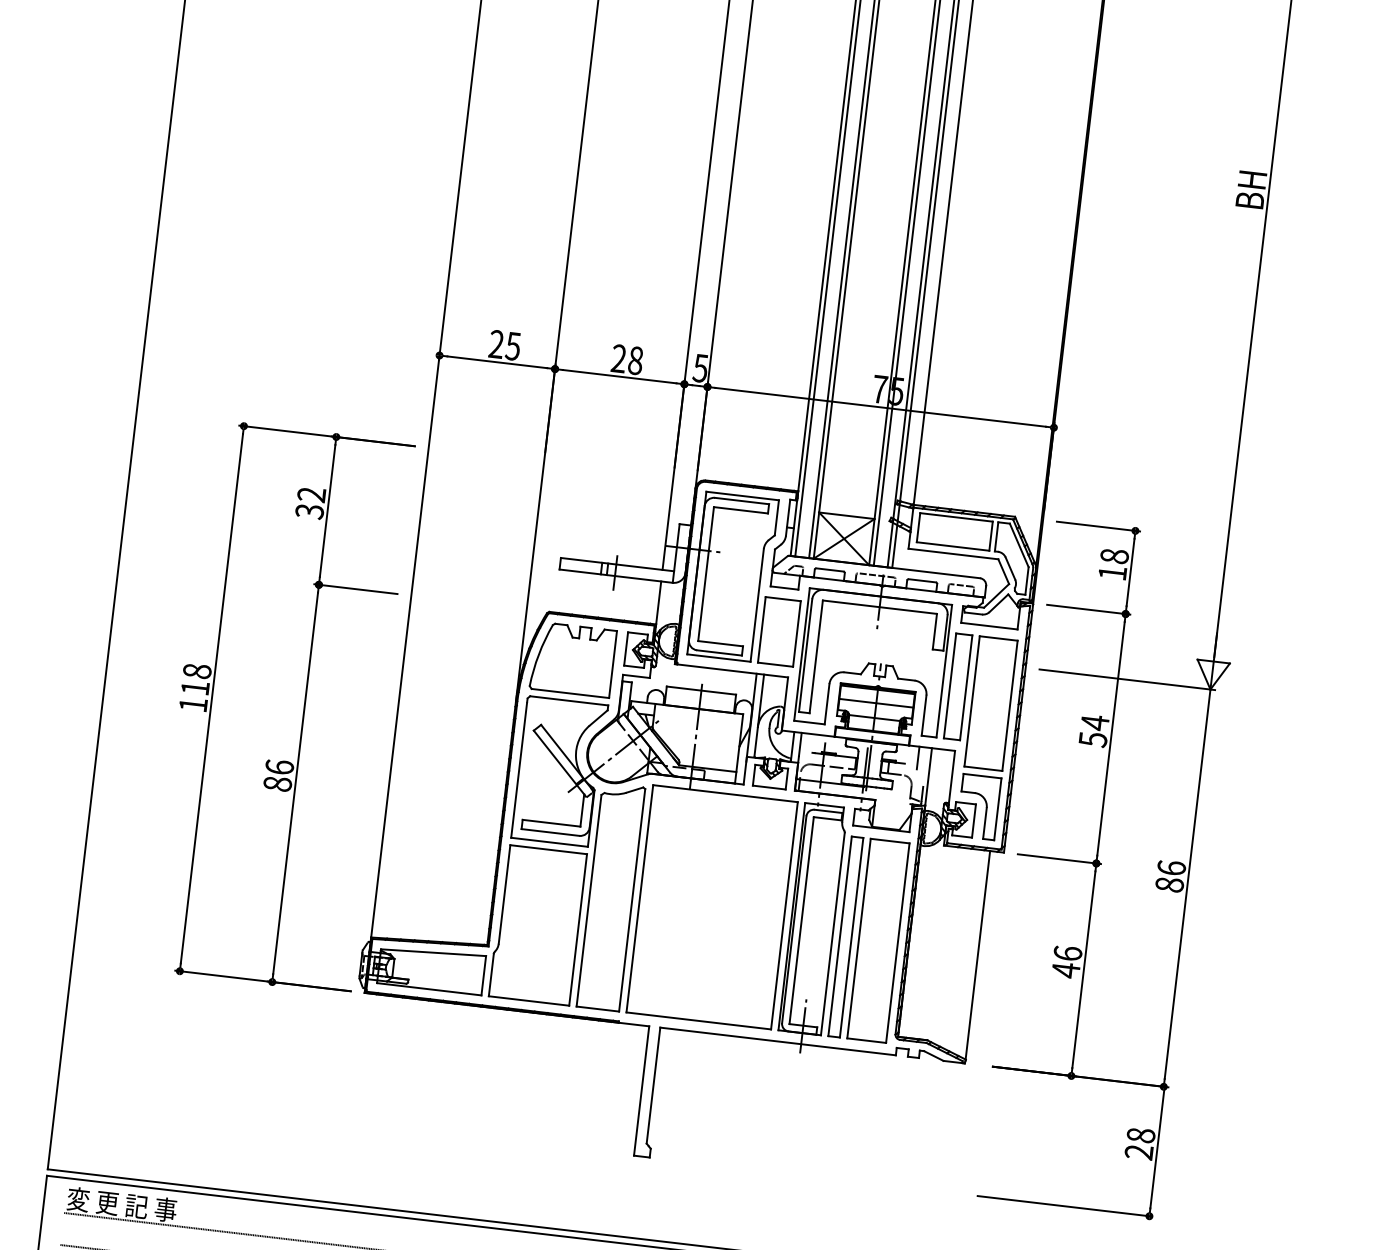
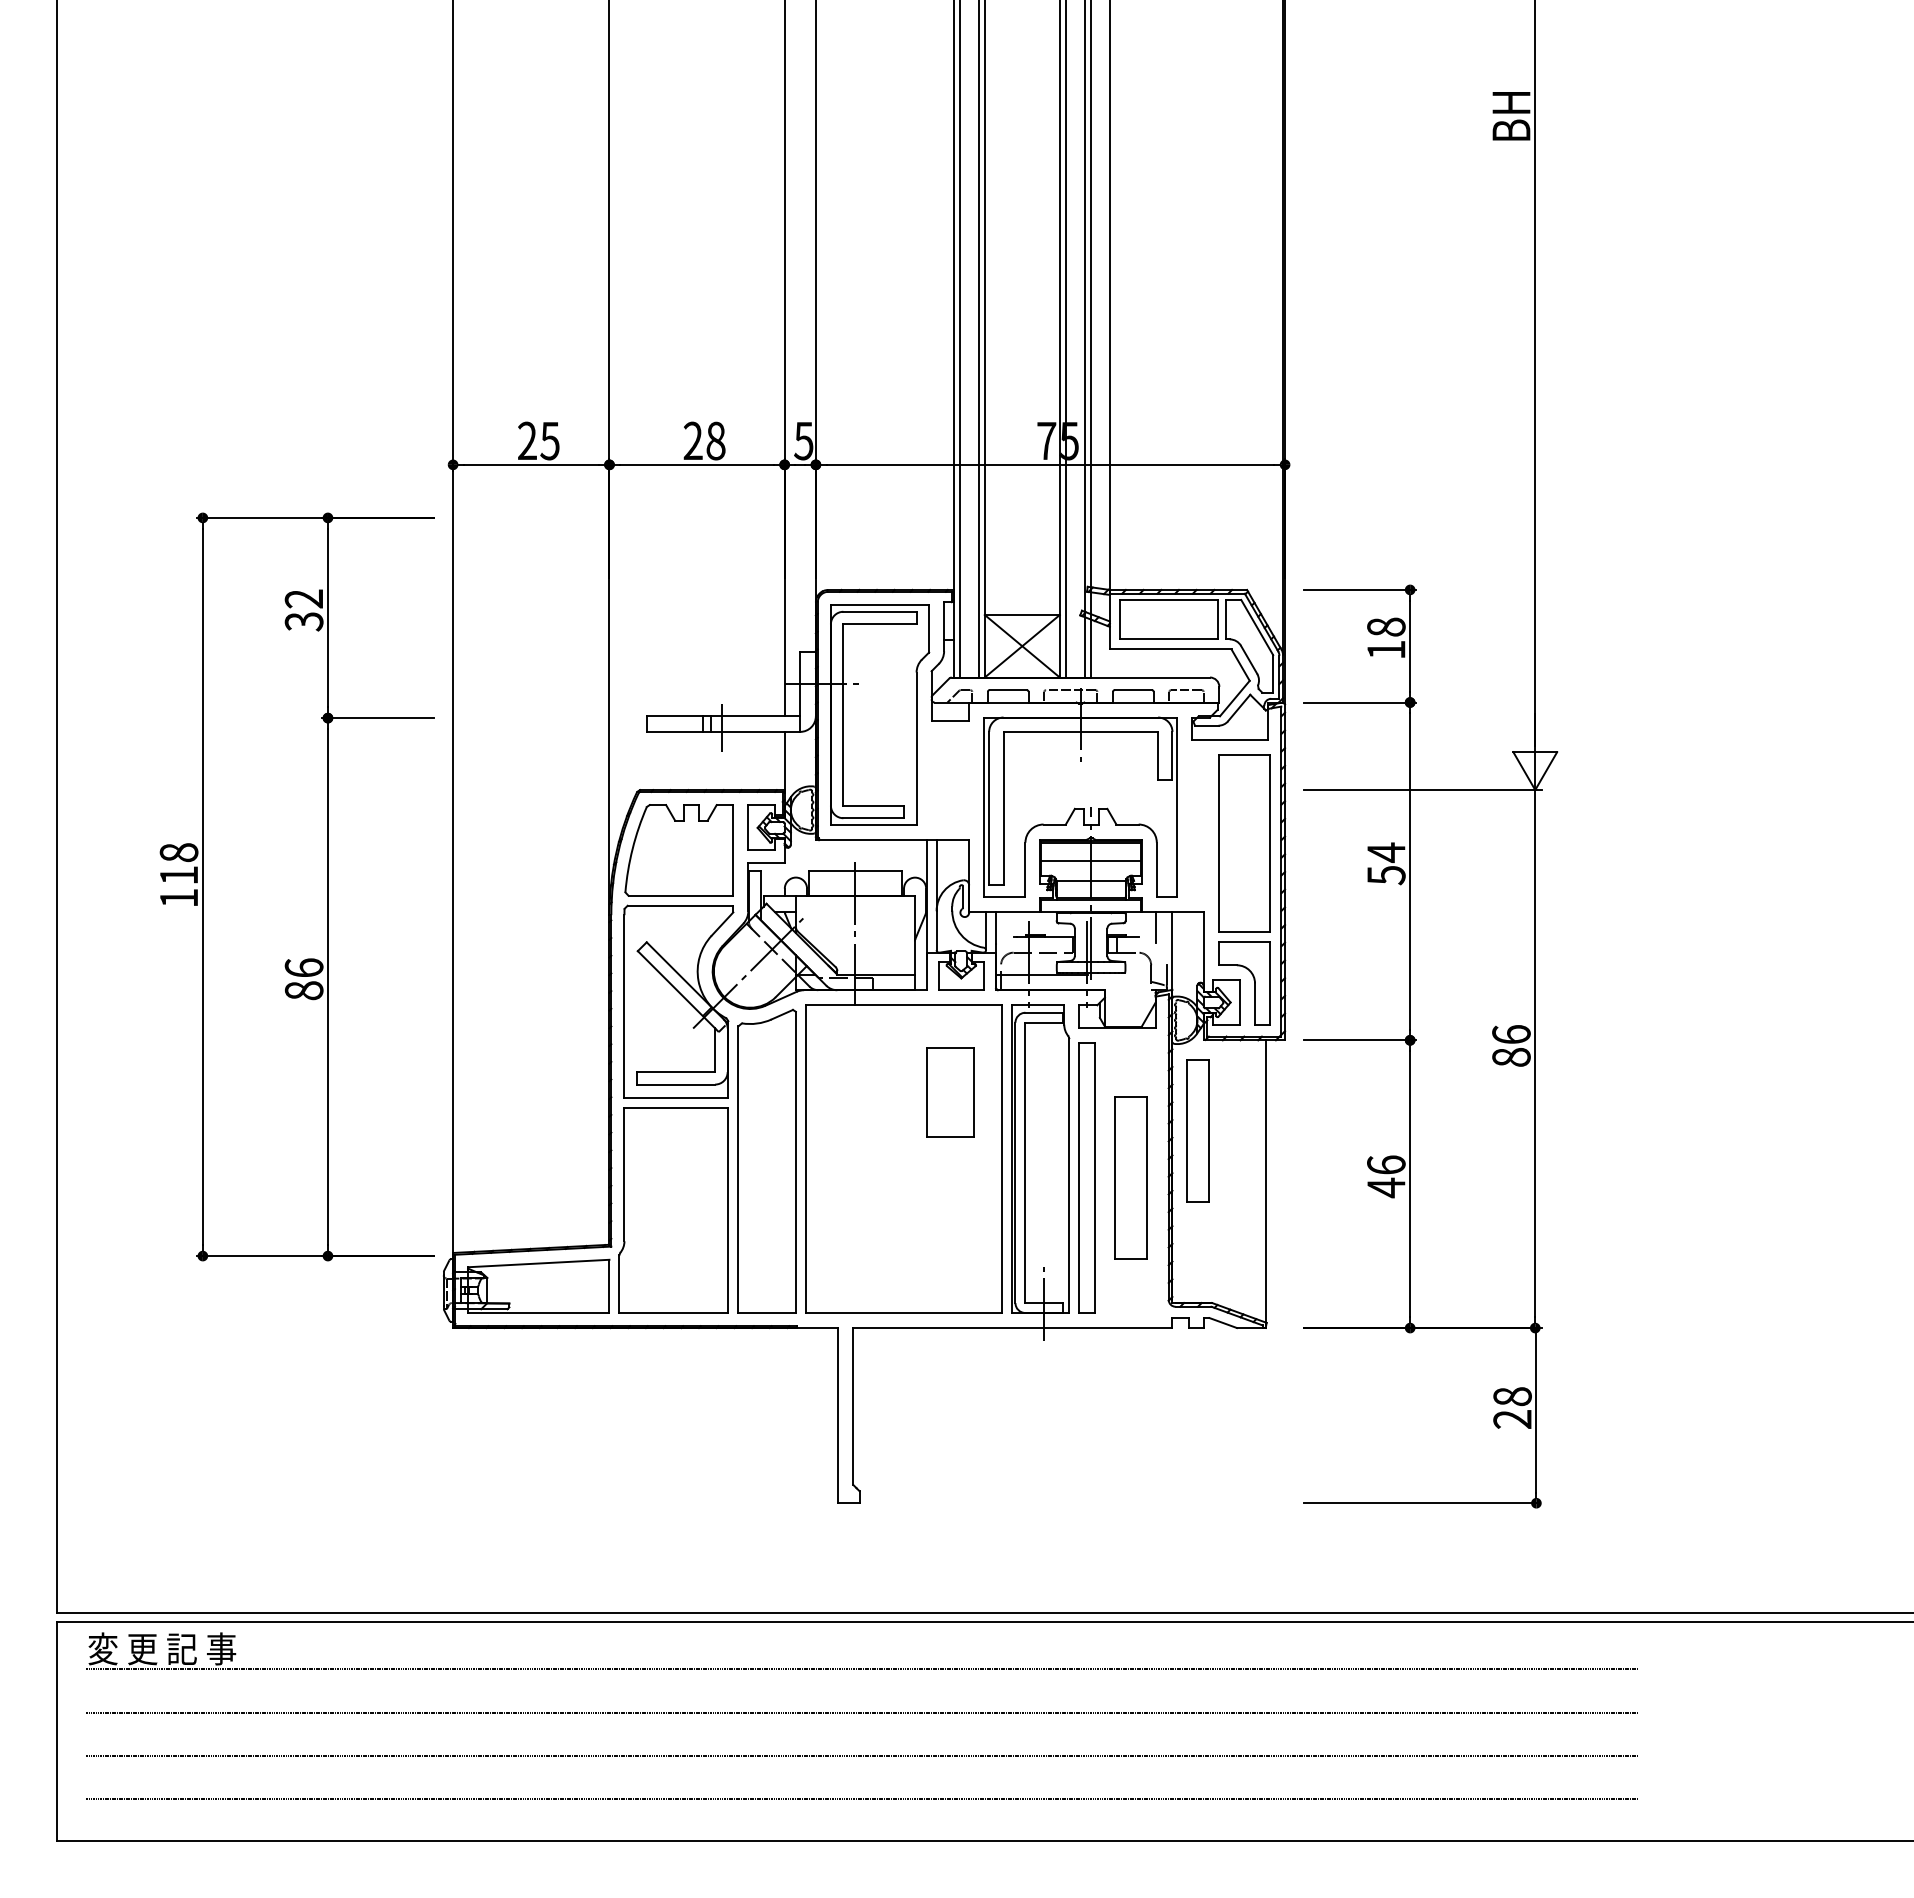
part: (779, 631) -> (950, 1092), moved
part: (957, 686) -> (1197, 1130), moved
part: (281, 706) -> (296, 886), moved
part: (877, 940) -> (1130, 1177), size x0.6

